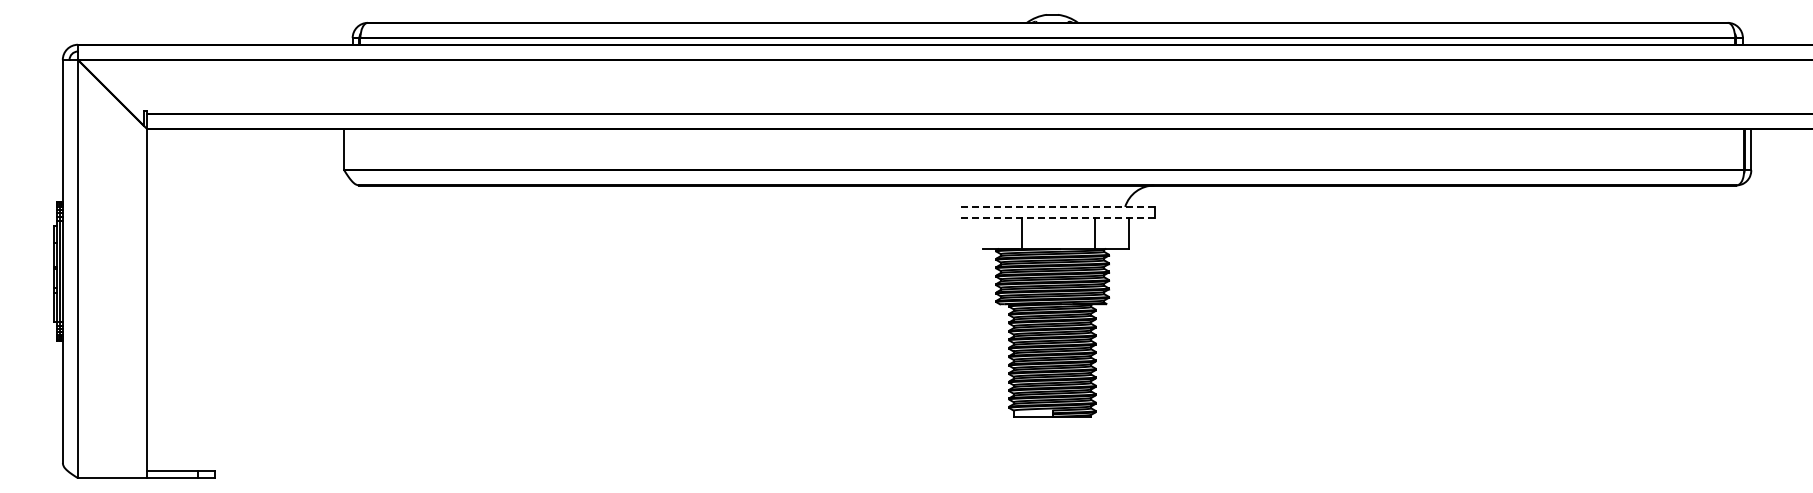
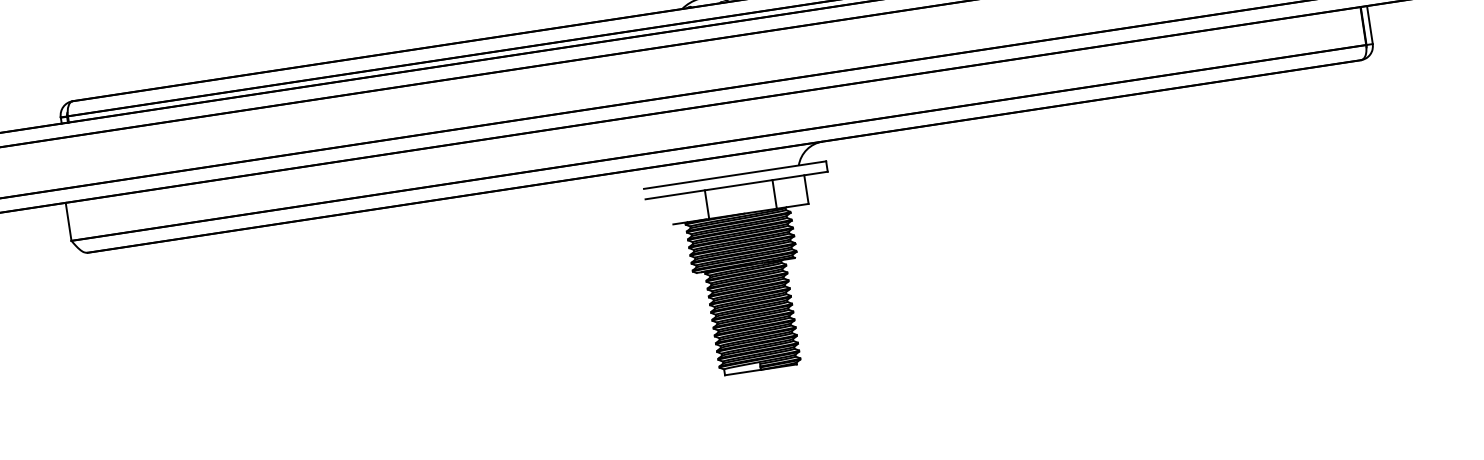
line: (1055, 206) -> (734, 174), dashed -> solid
line: (1055, 218) -> (736, 185), dashed -> solid

